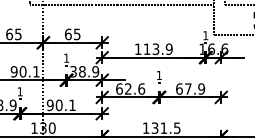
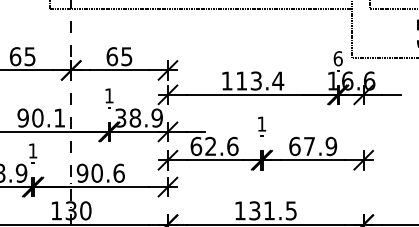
text: (205, 35) -> (337, 58), 1 -> 6
text: (168, 49) -> (276, 81), 113.9 -> 113.4
text: (72, 105) -> (119, 173), 90.1 -> 90.6

